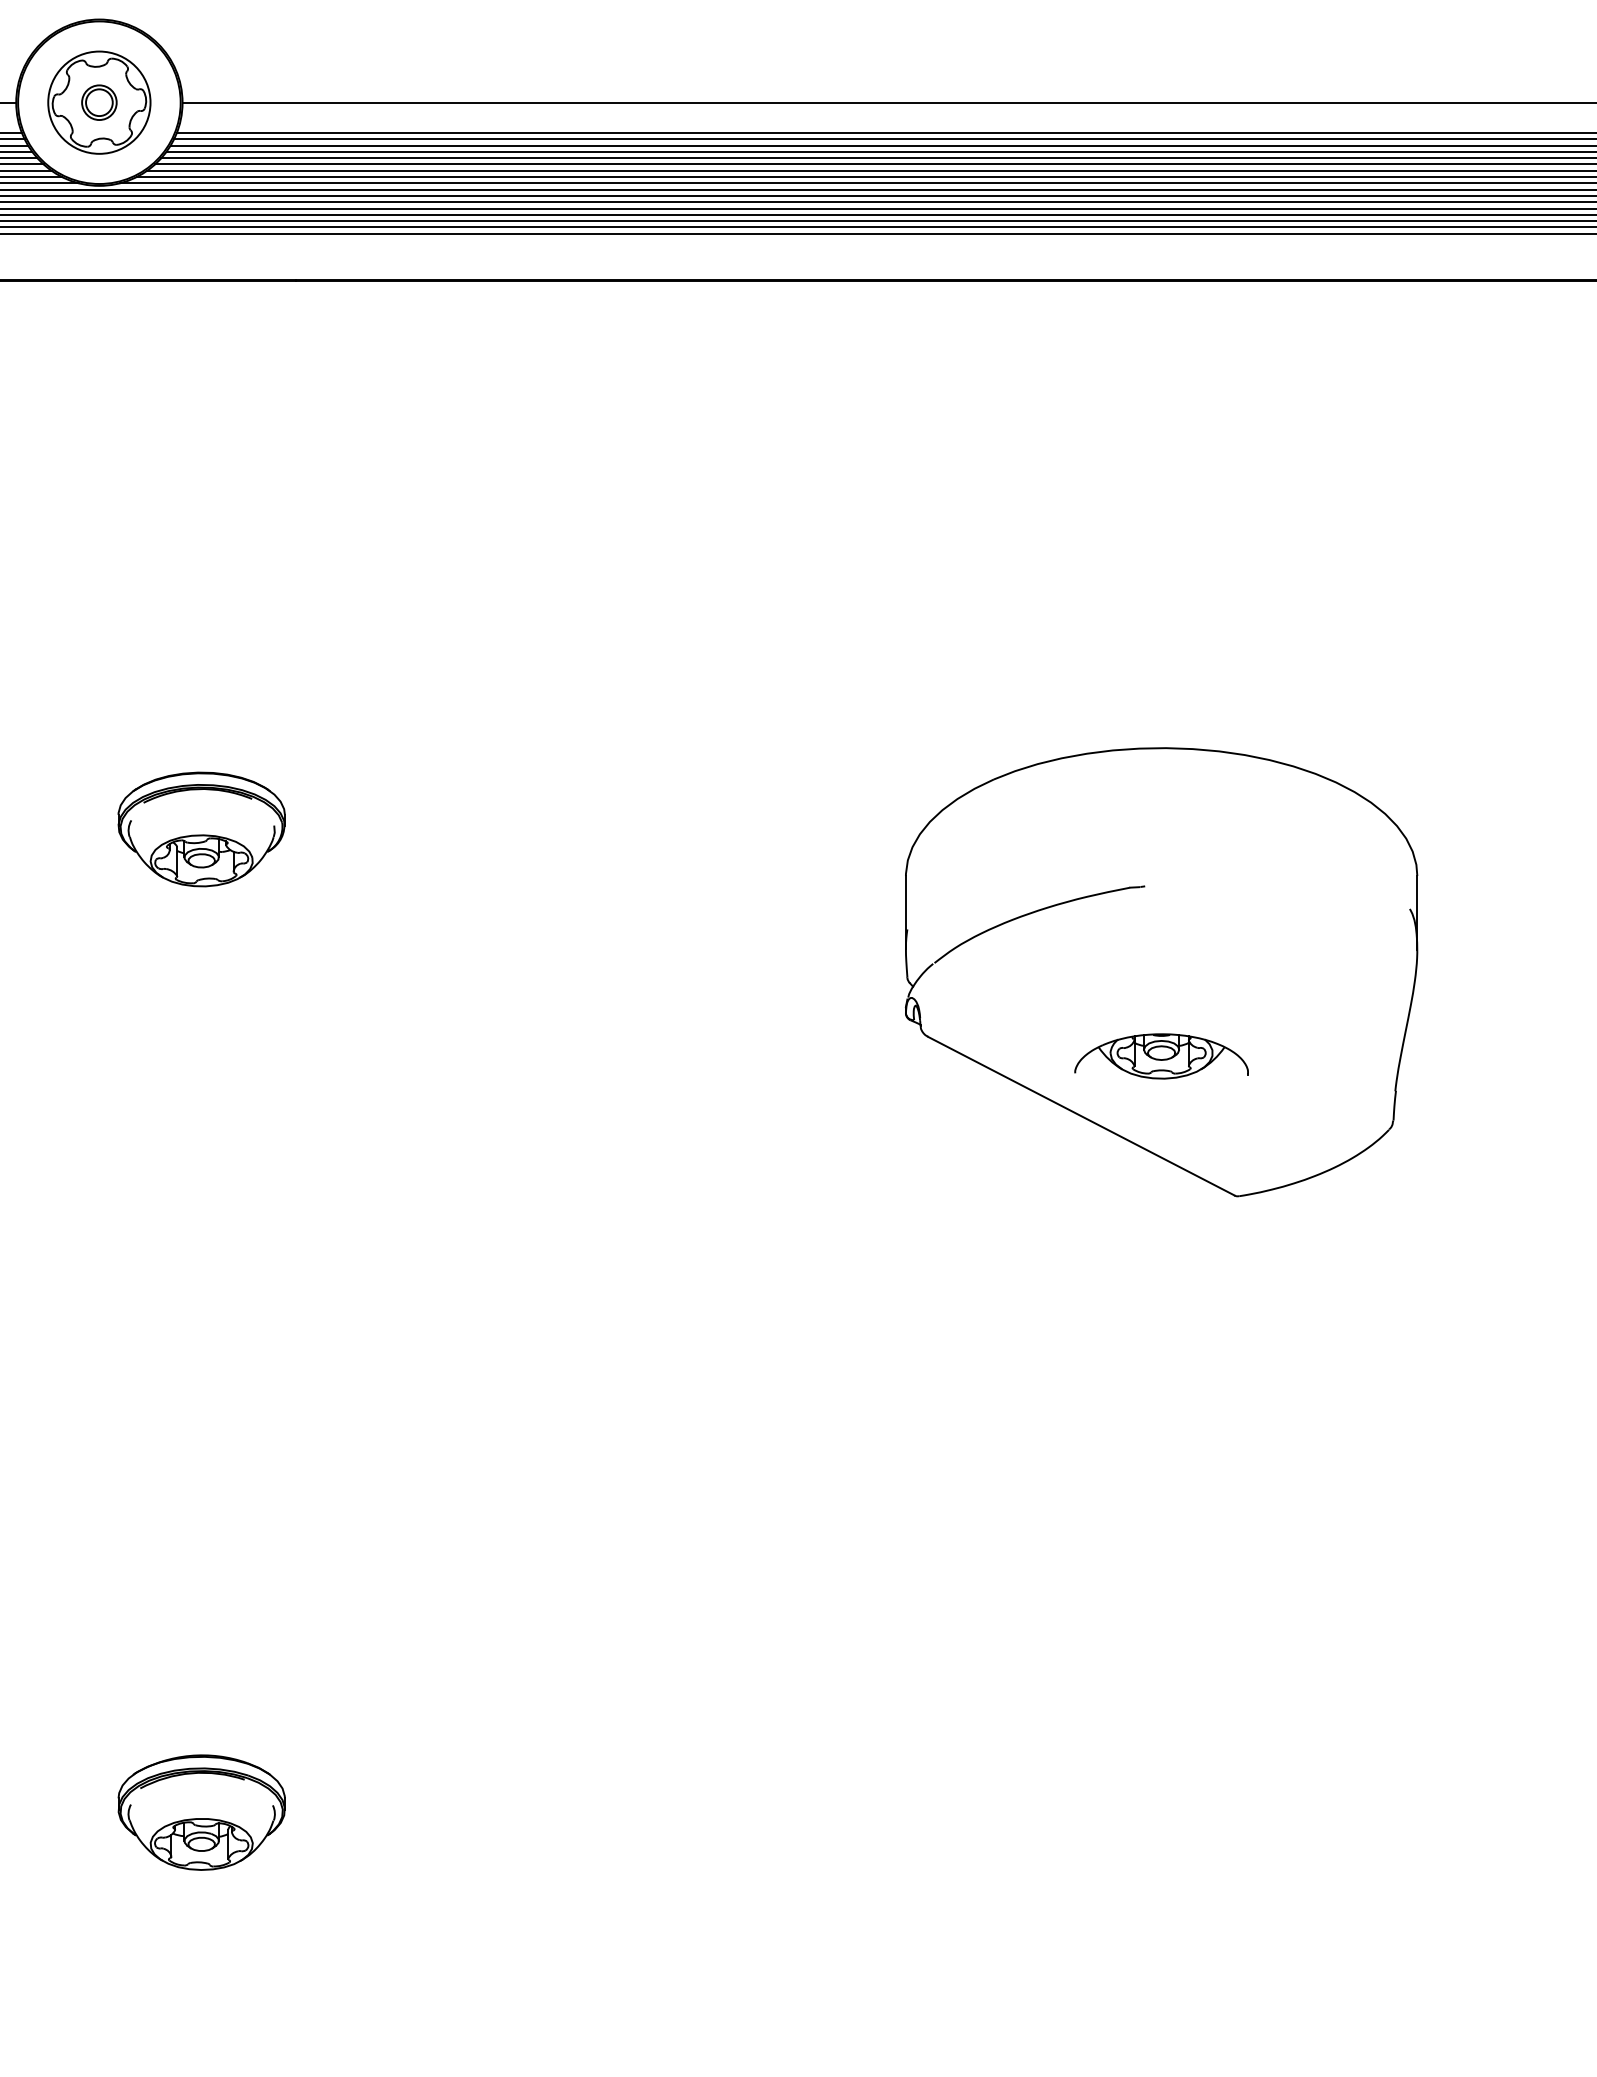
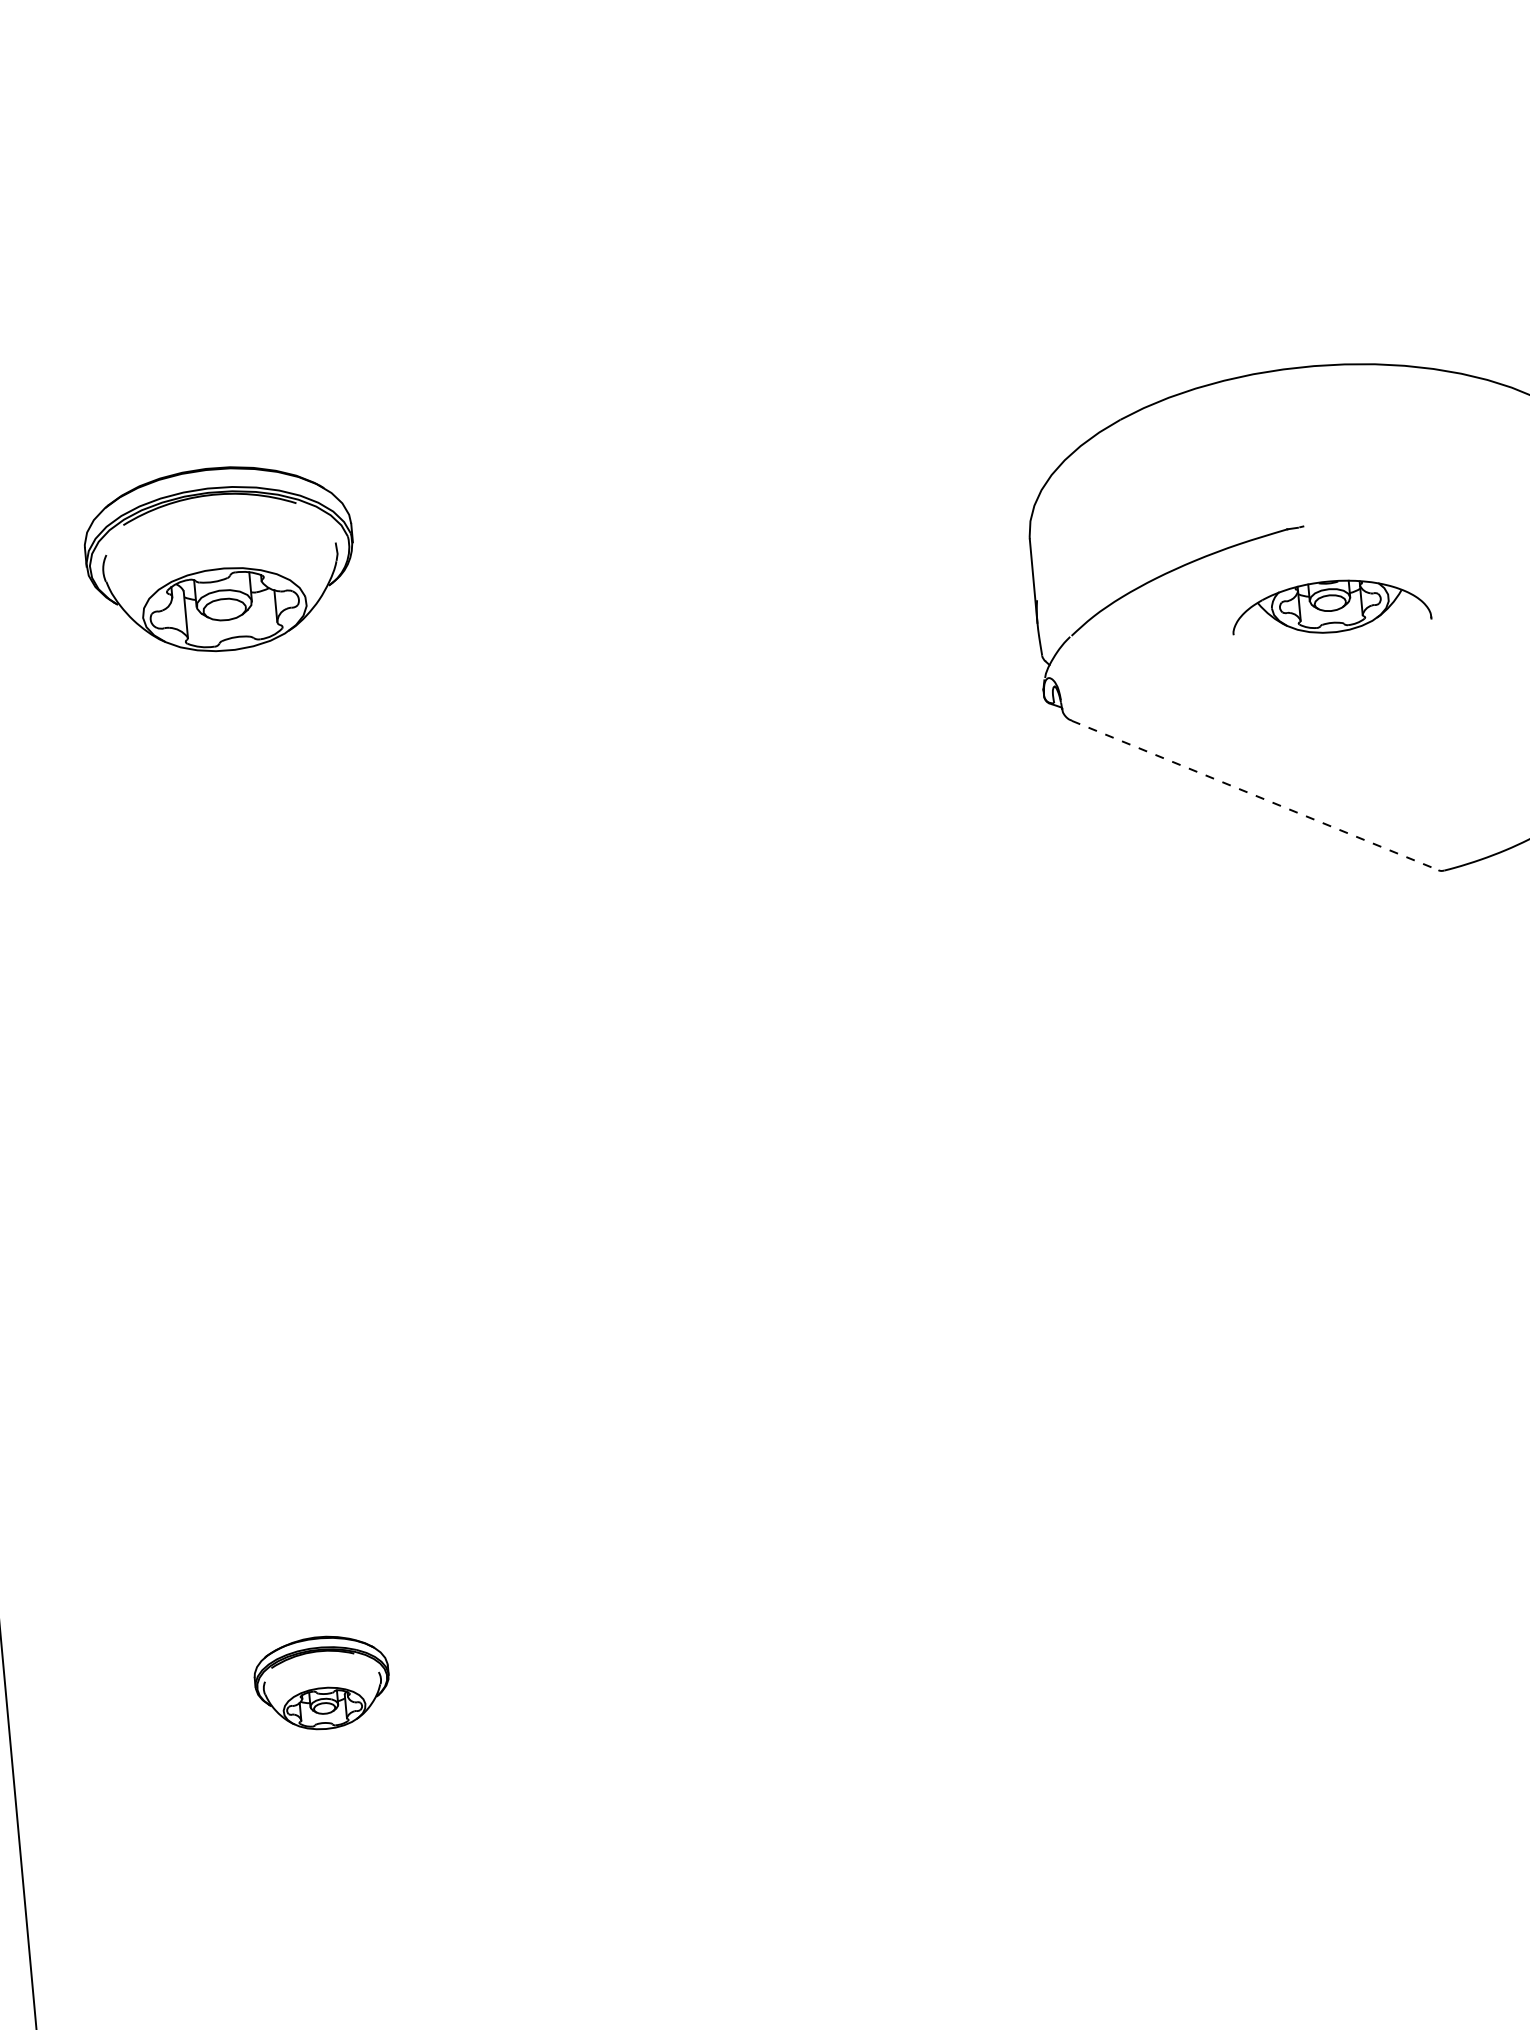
part: (201, 829) -> (219, 559), size x1.4
part: (1161, 1056) -> (1330, 607), moved
line: (1081, 1116) -> (1255, 795), solid -> dashed
part: (201, 1812) -> (322, 1682), size x0.7

